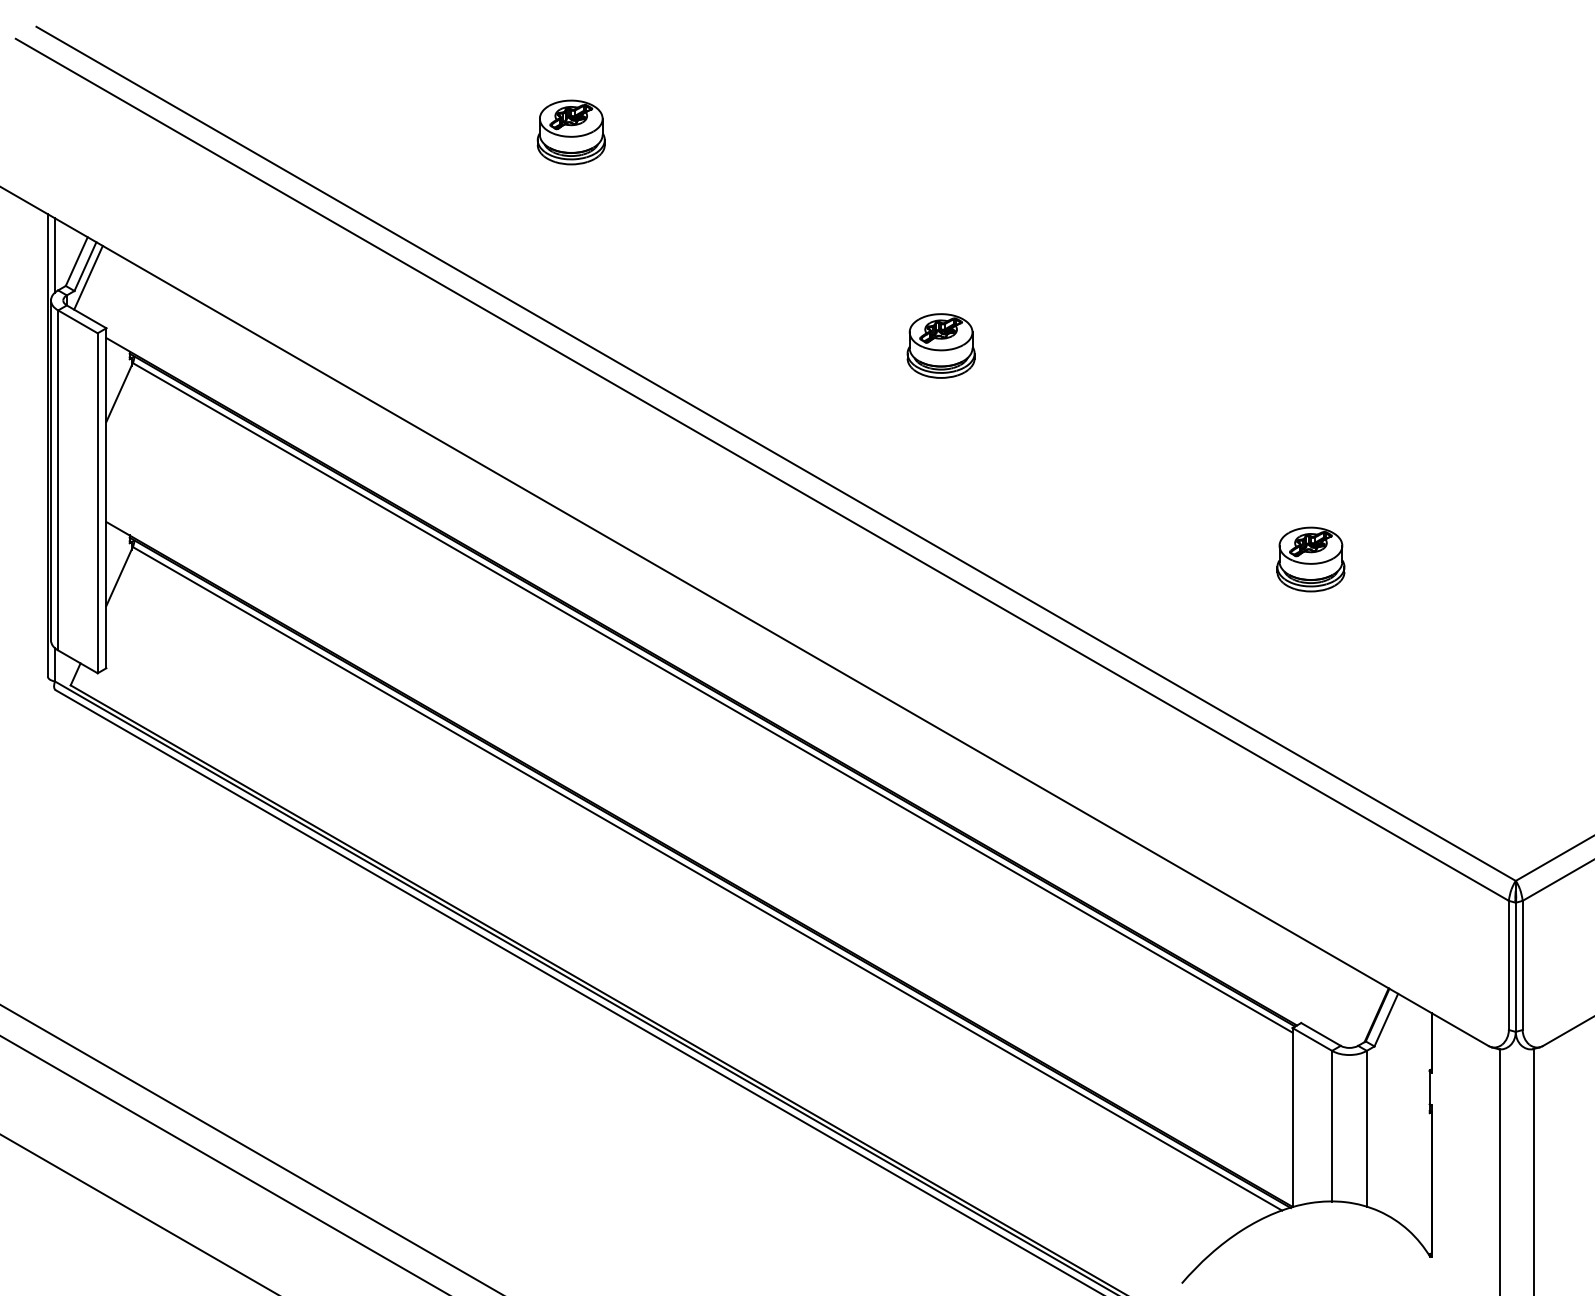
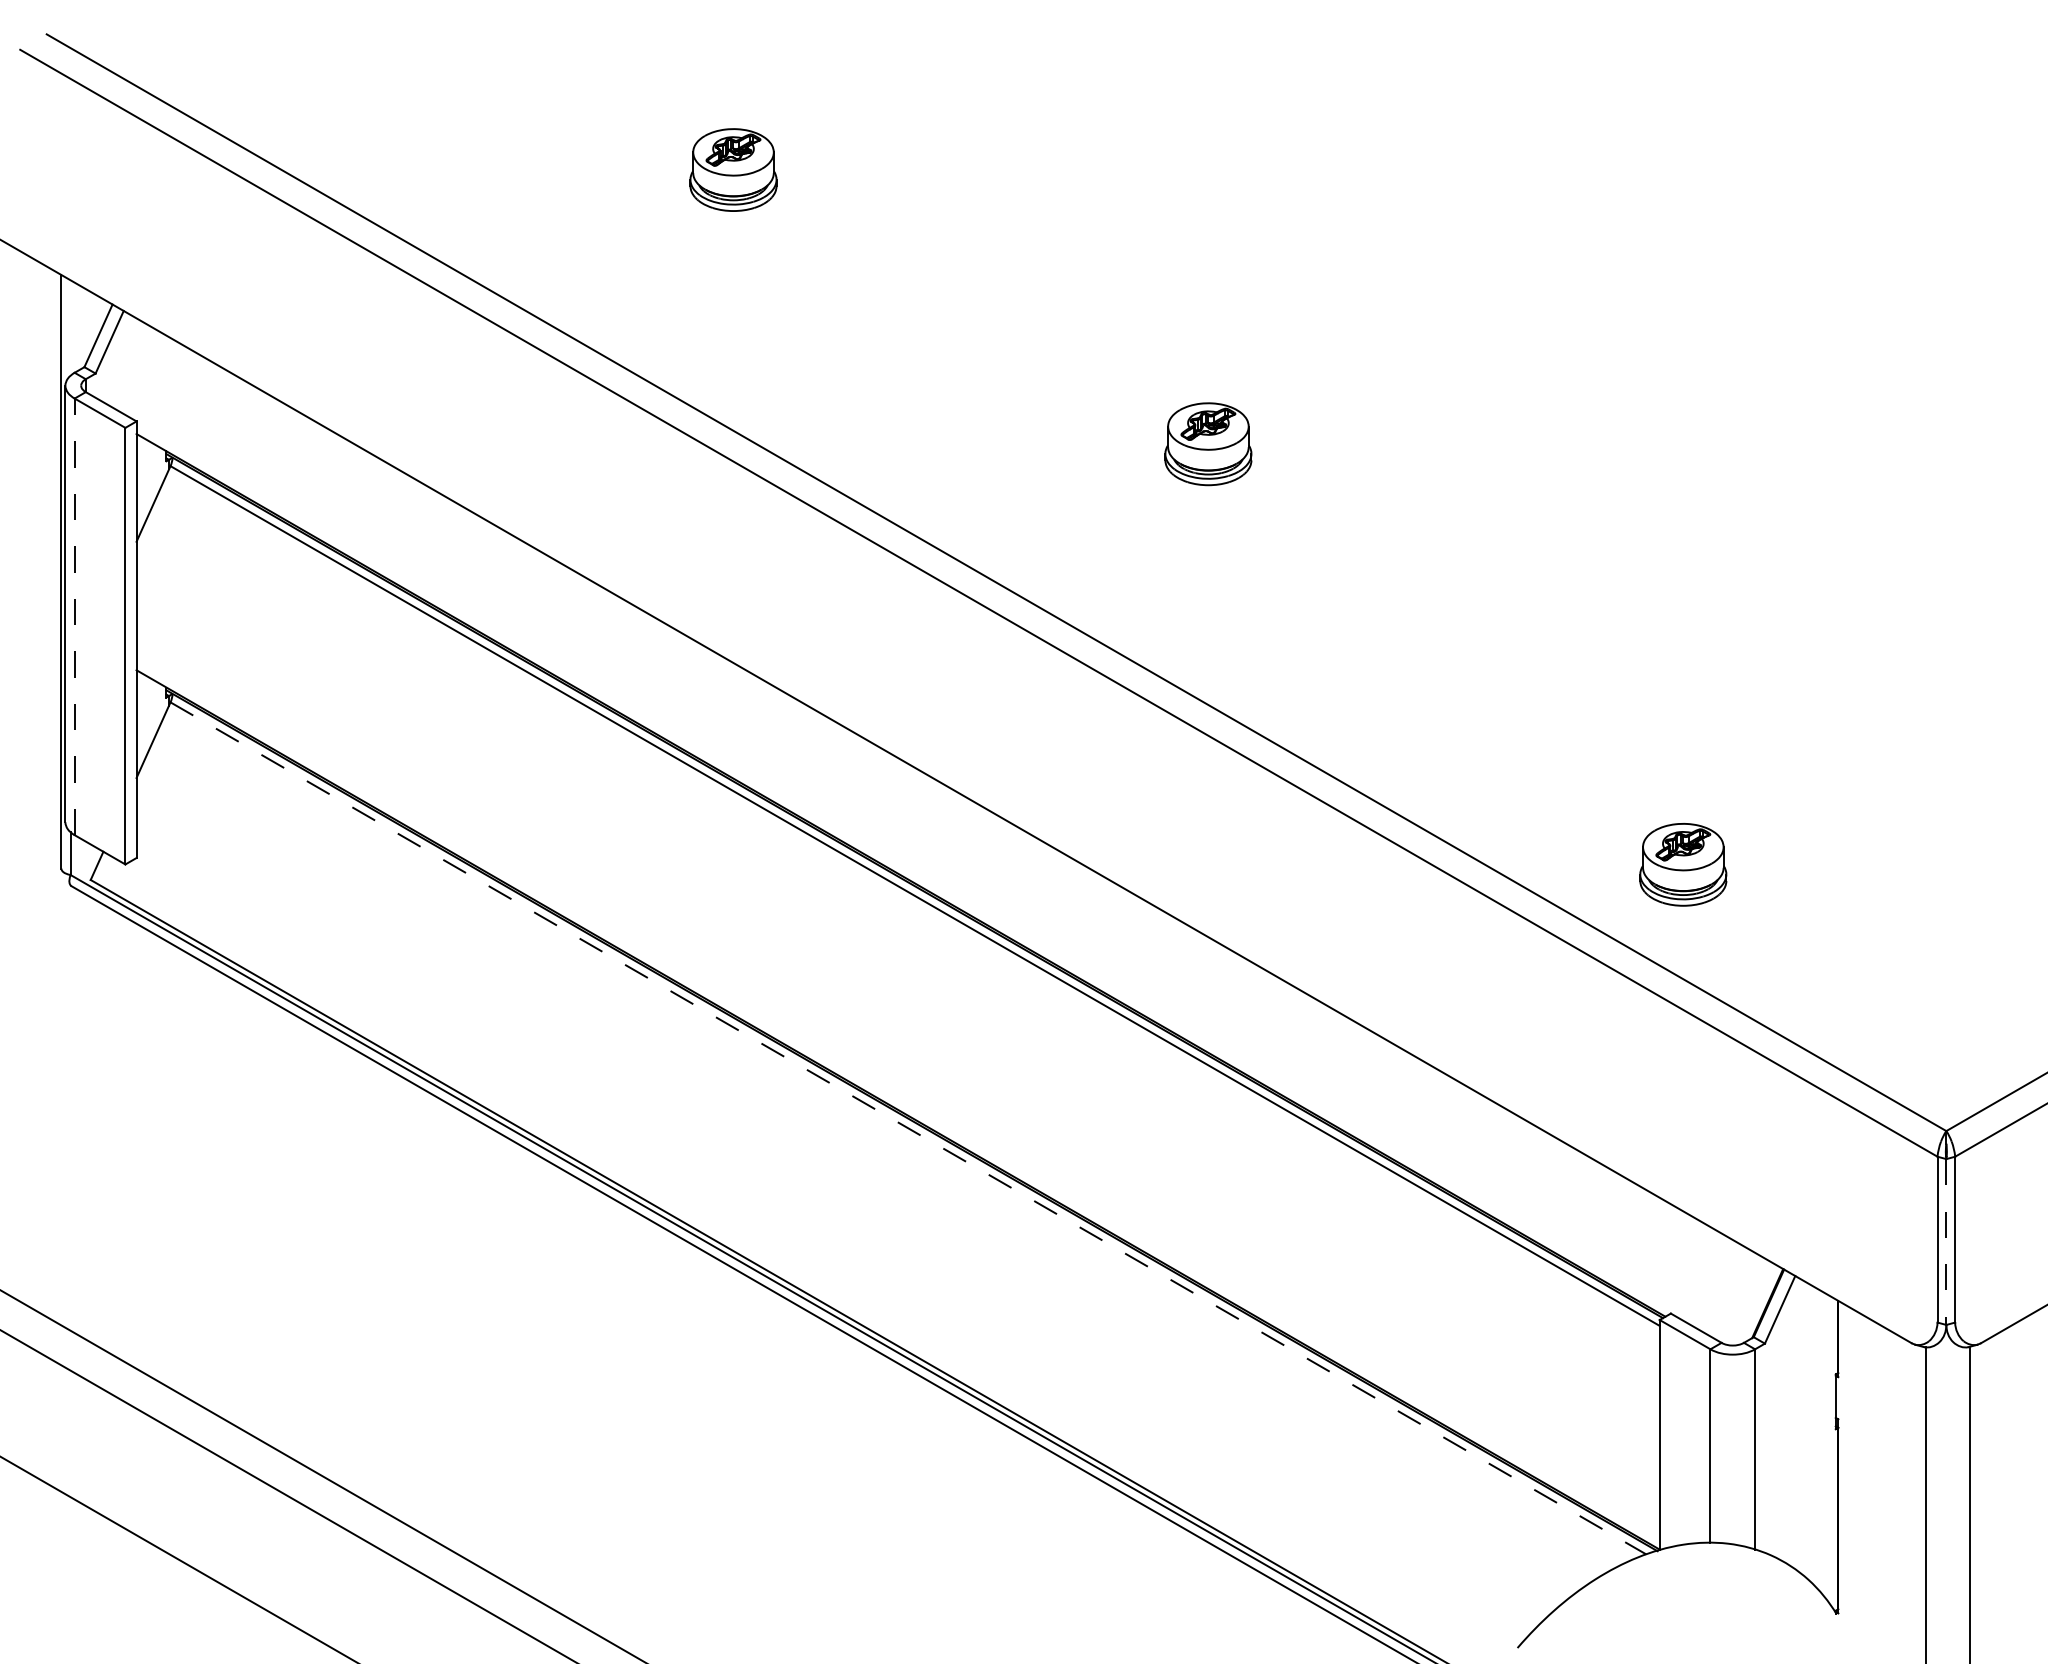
line: (55, 255) -> (71, 327), removed
line: (88, 277) -> (113, 356), removed
line: (58, 479) -> (75, 615), solid -> dashed
part: (1310, 559) -> (1682, 864), moved
line: (707, 878) -> (908, 1127), solid -> dashed
line: (1515, 967) -> (1945, 1242), solid -> dashed

